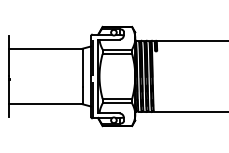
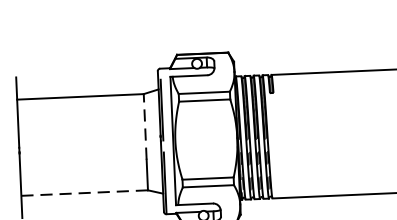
line: (82, 67) -> (145, 126), solid -> dashed
line: (45, 104) -> (83, 193), solid -> dashed

